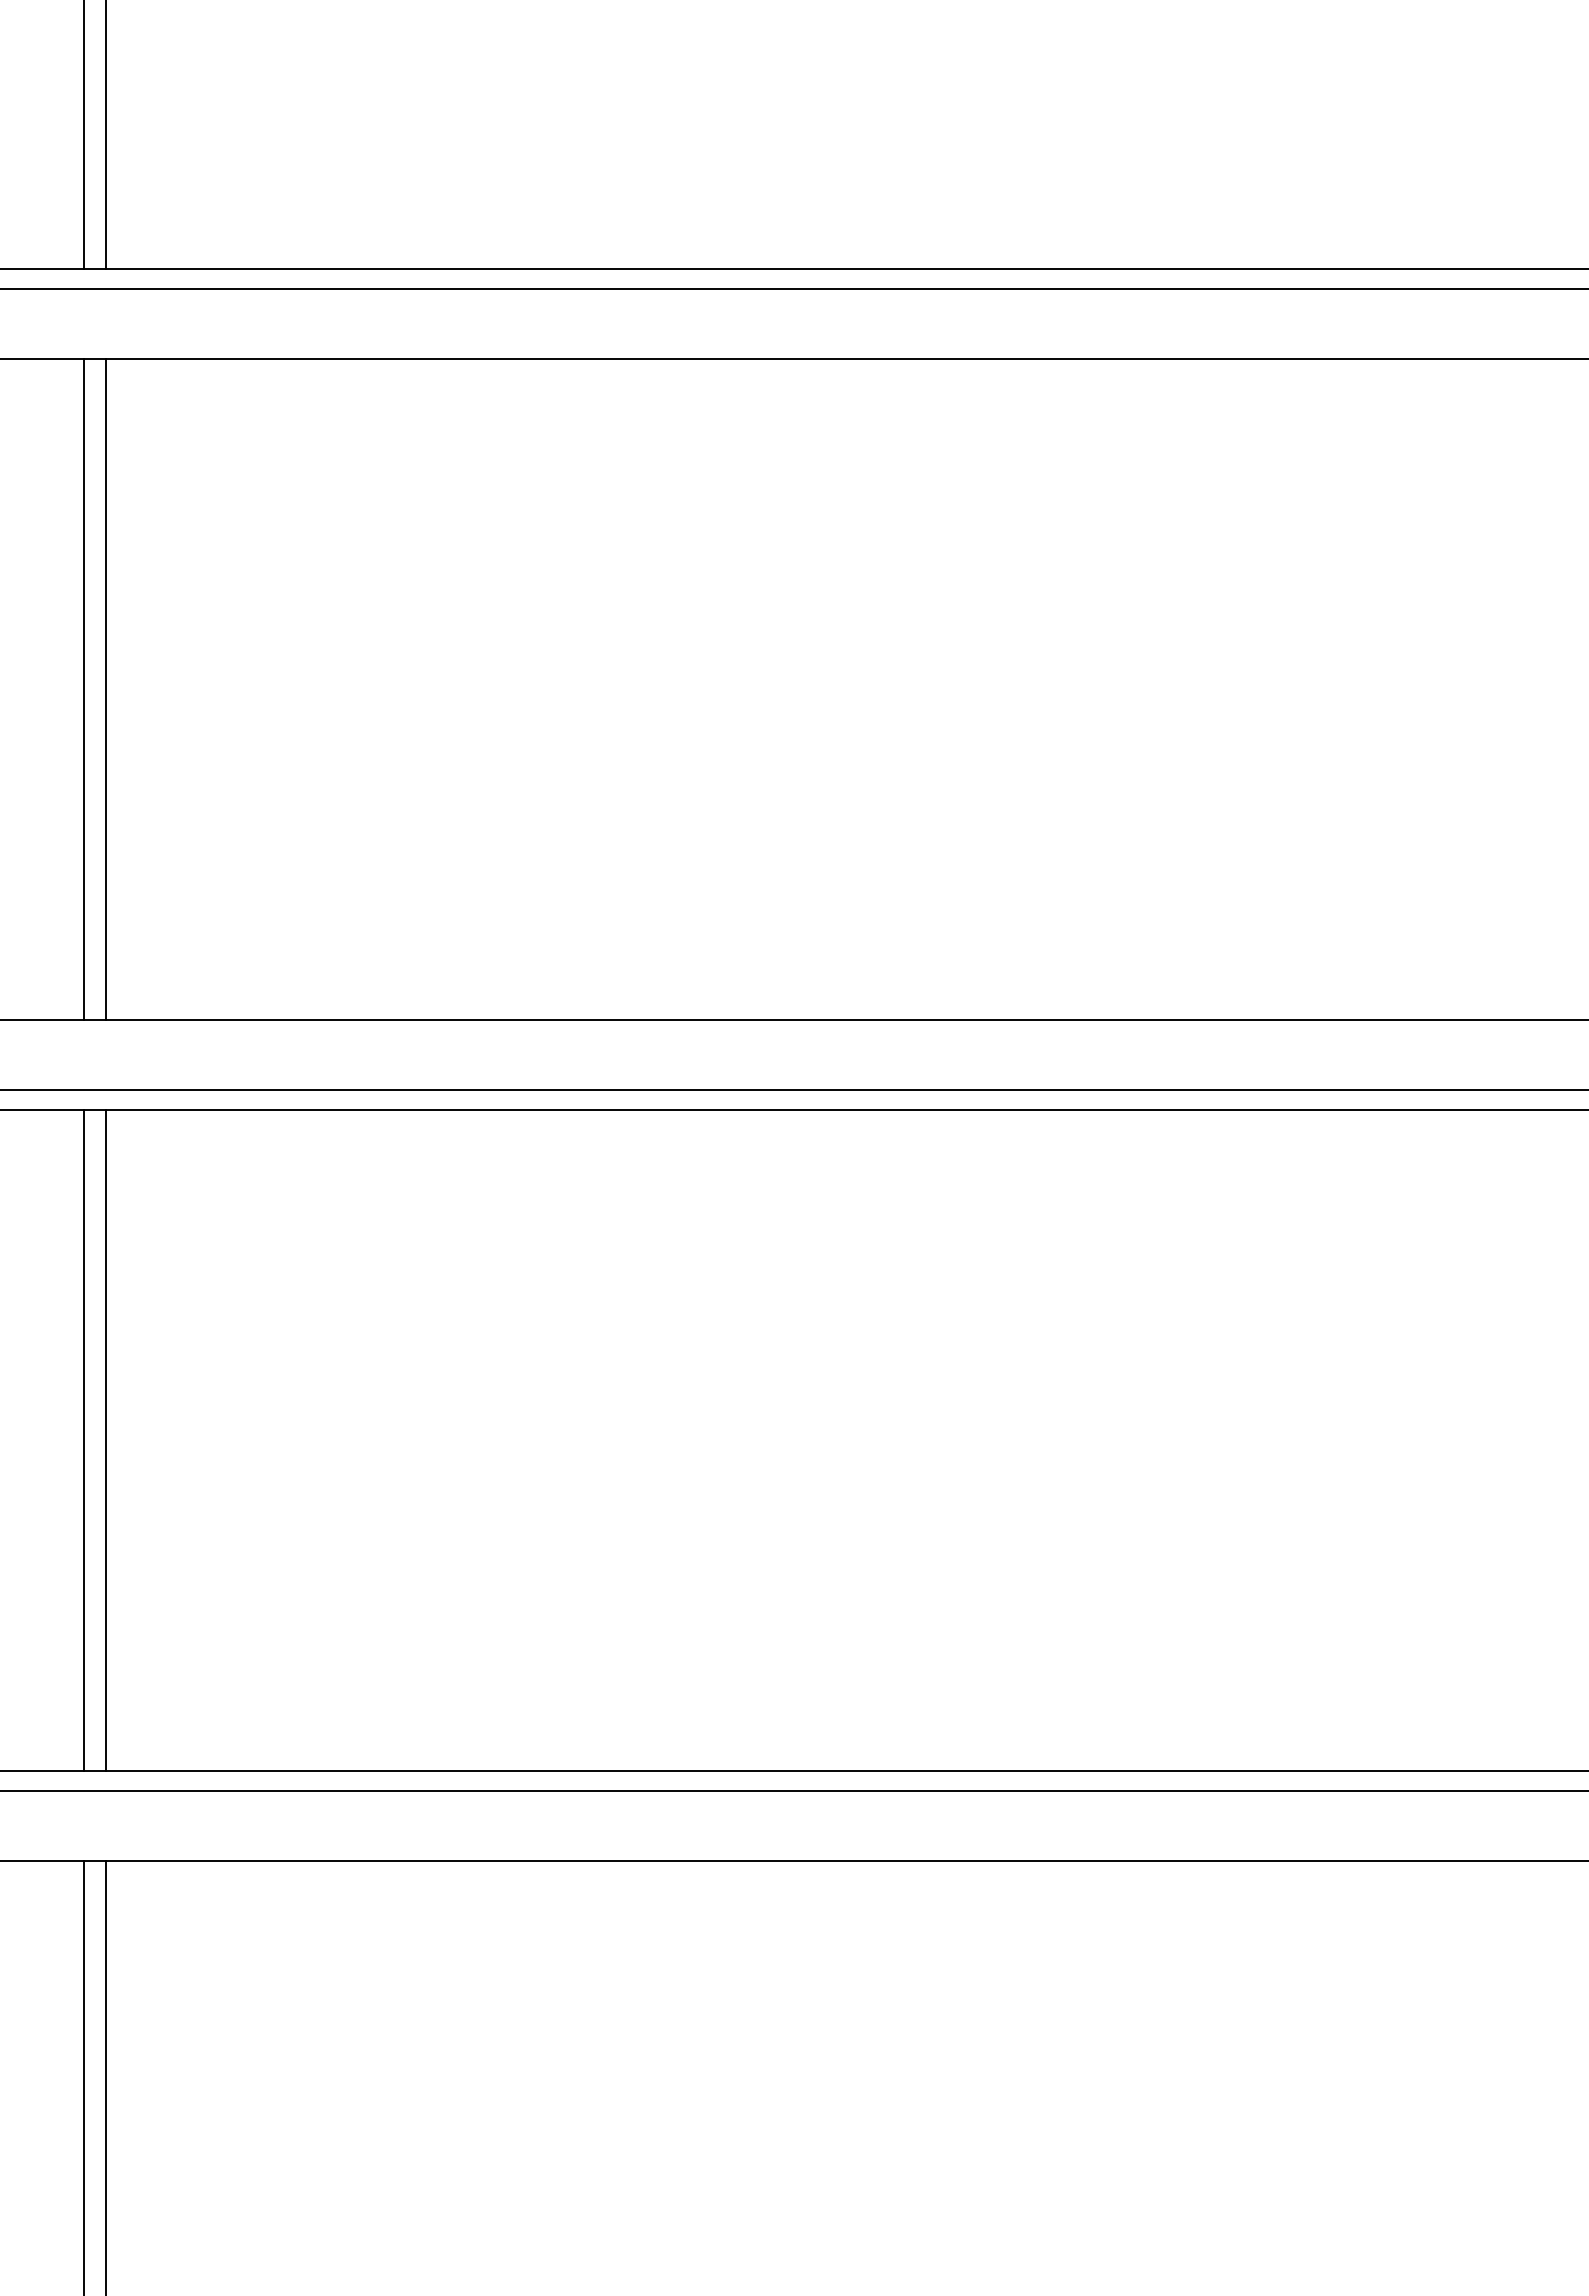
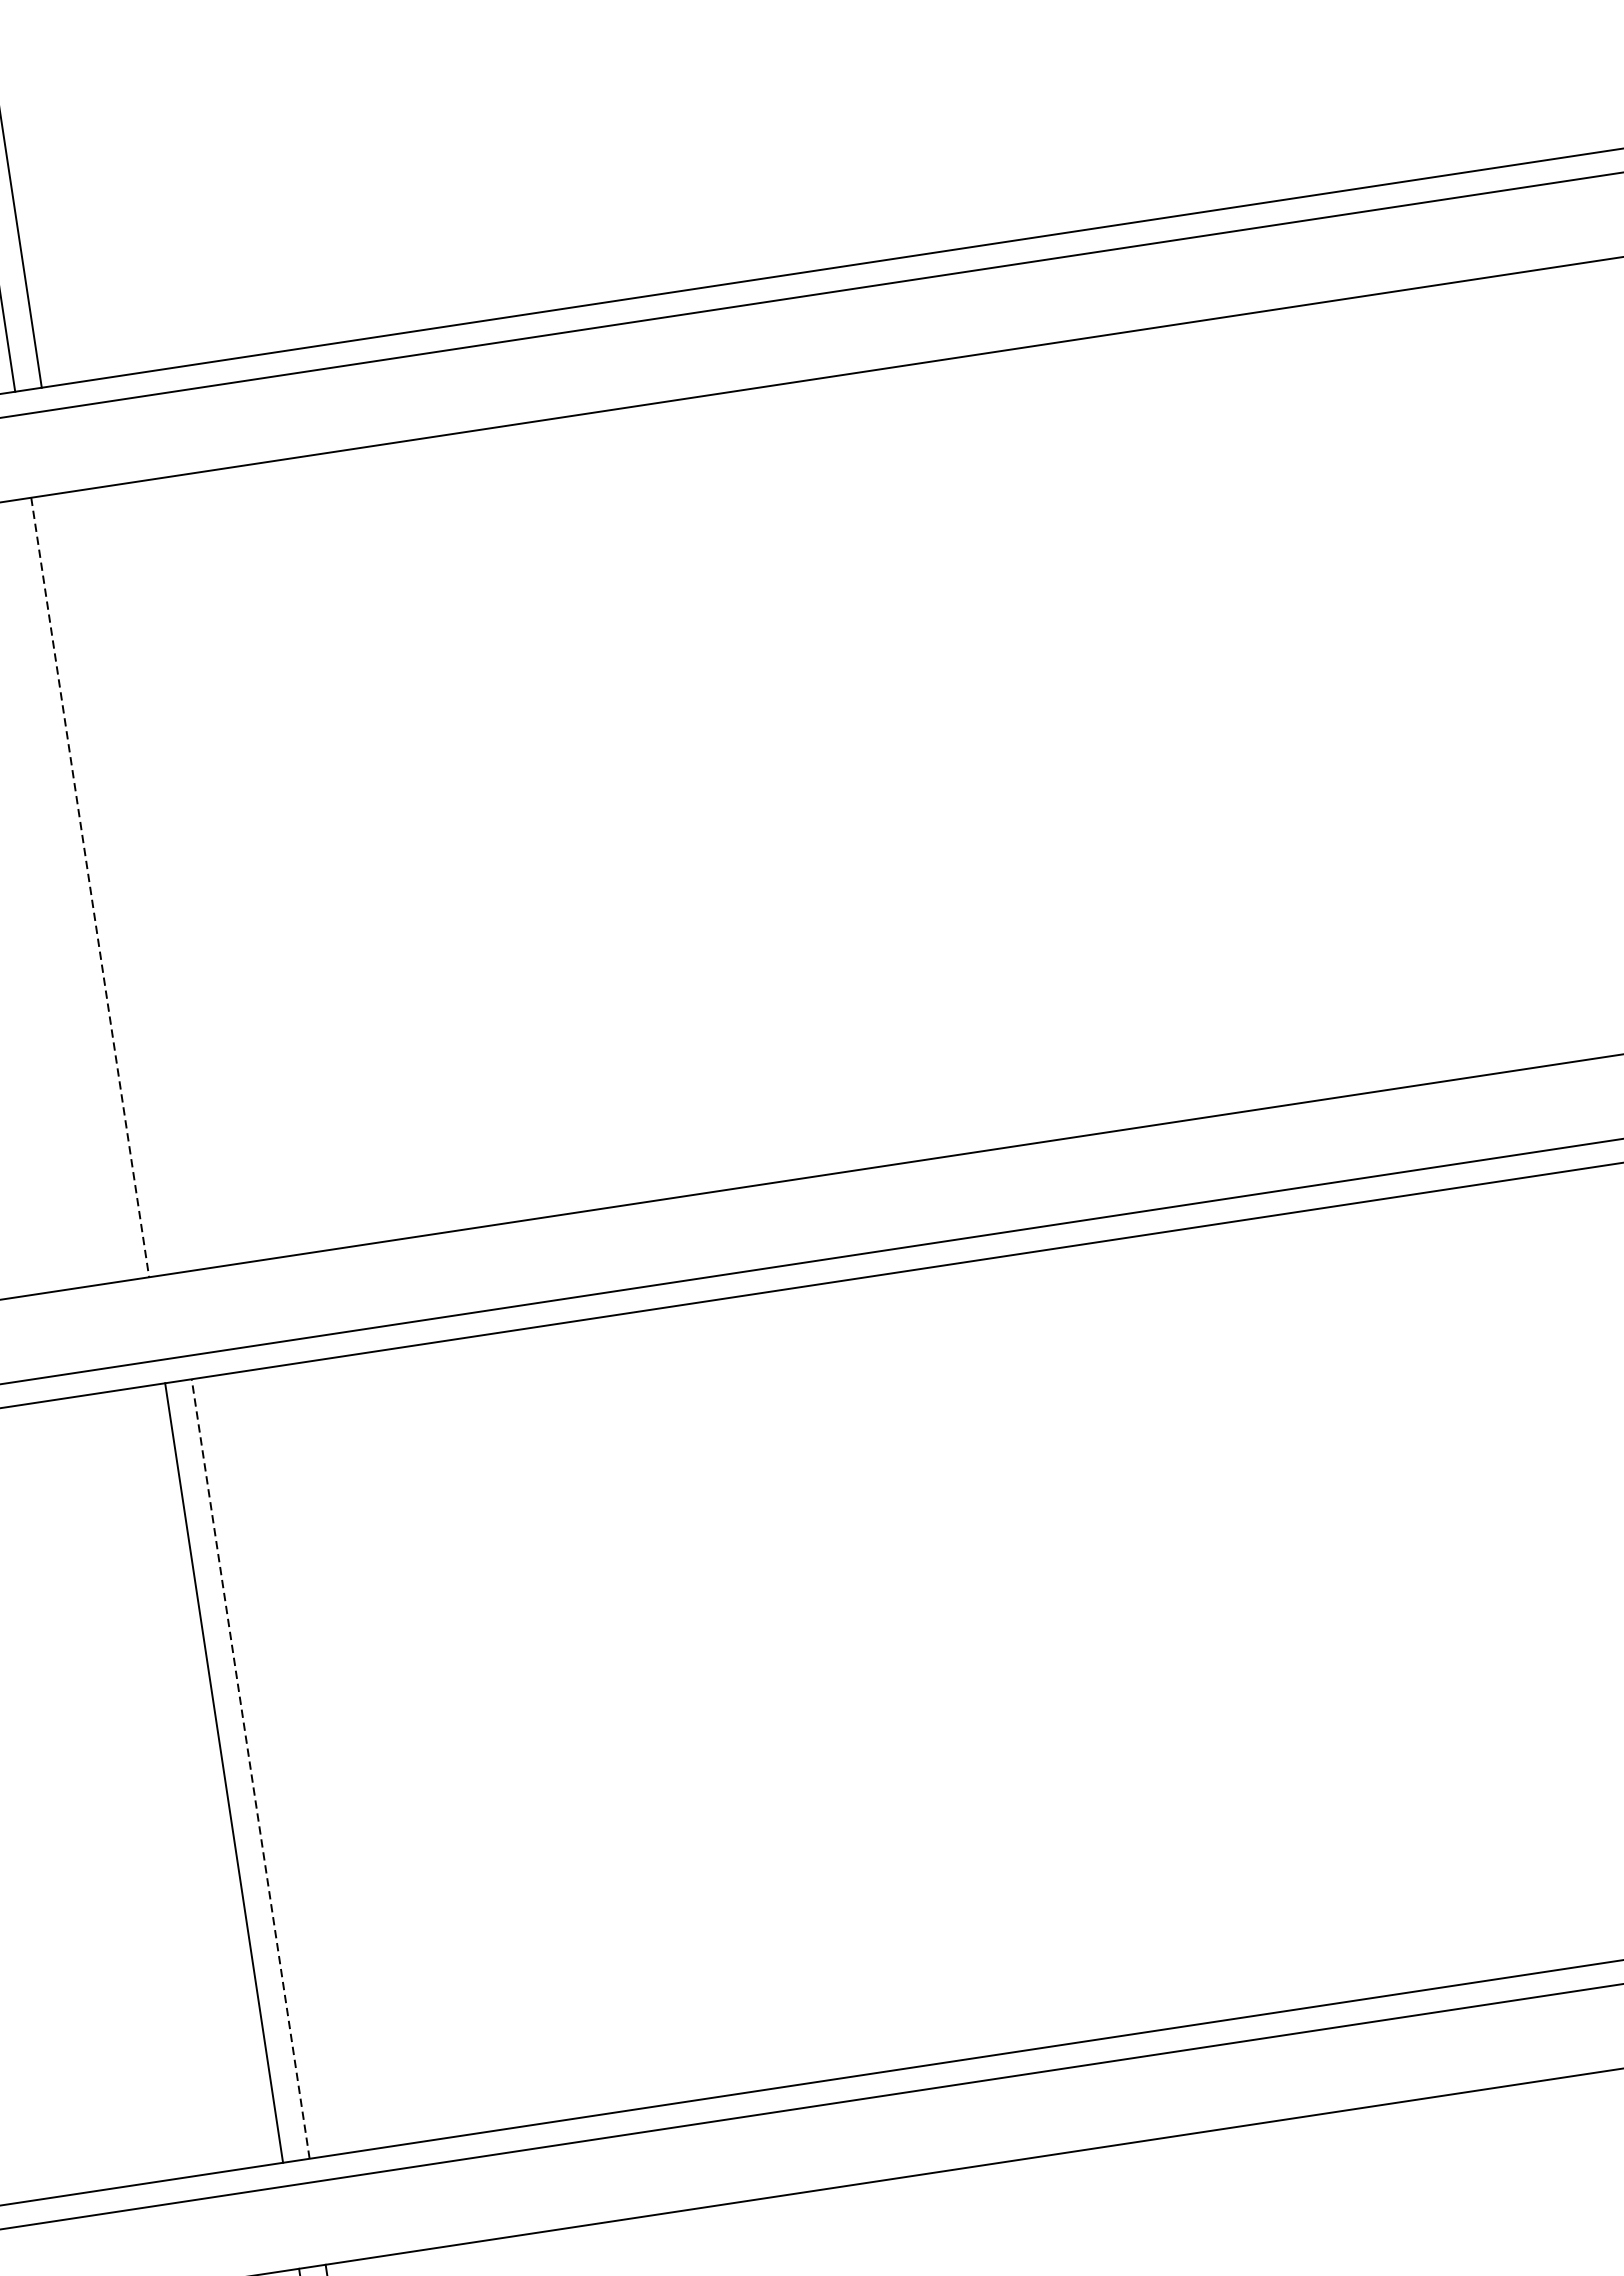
line: (83, 689) -> (89, 887), solid -> dashed
line: (106, 689) -> (116, 883), removed
line: (106, 1440) -> (250, 1768), solid -> dashed

